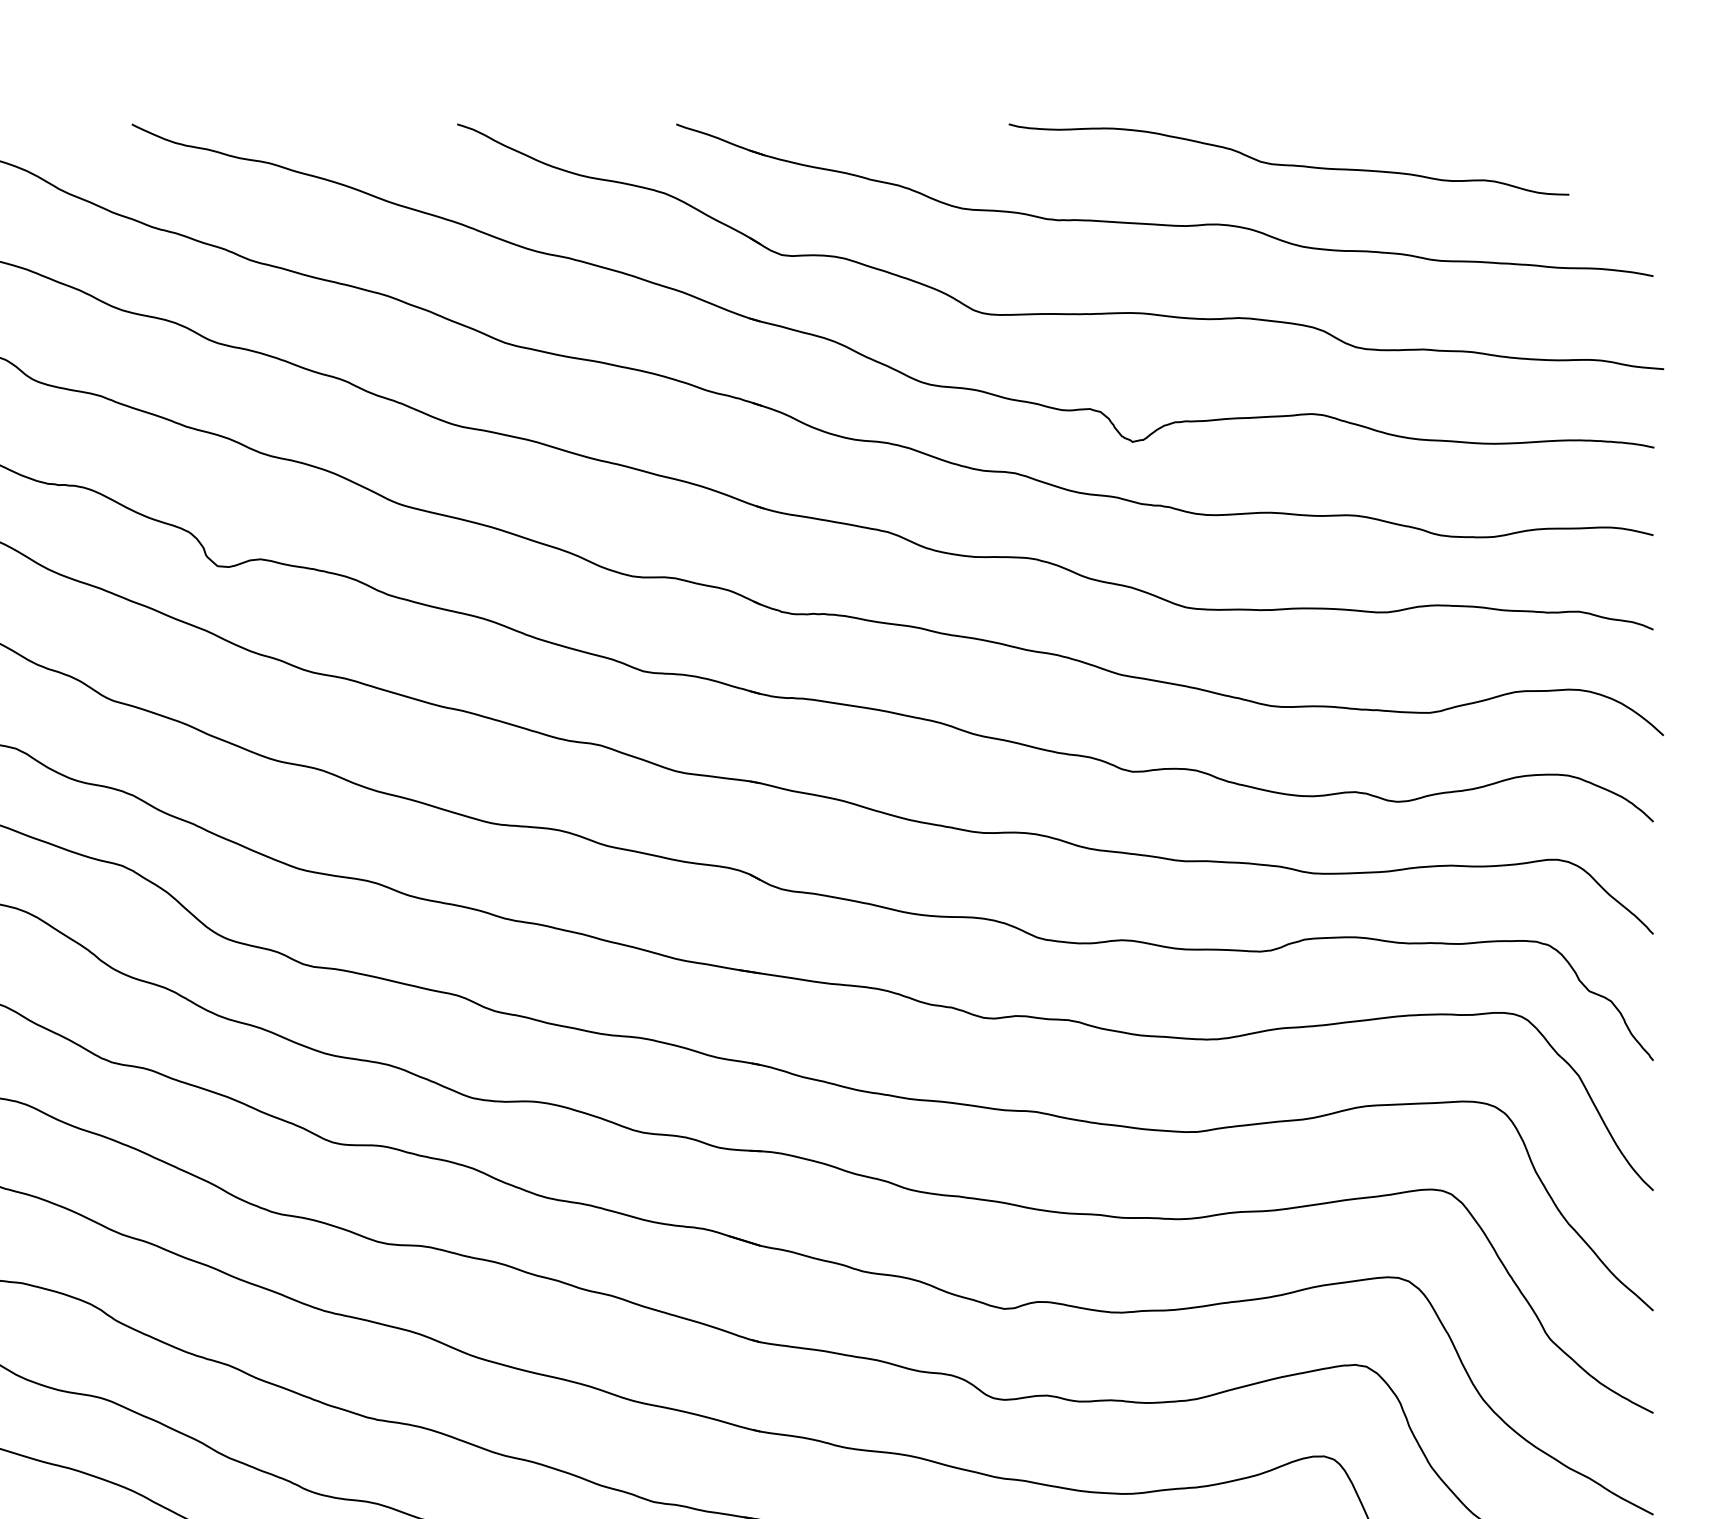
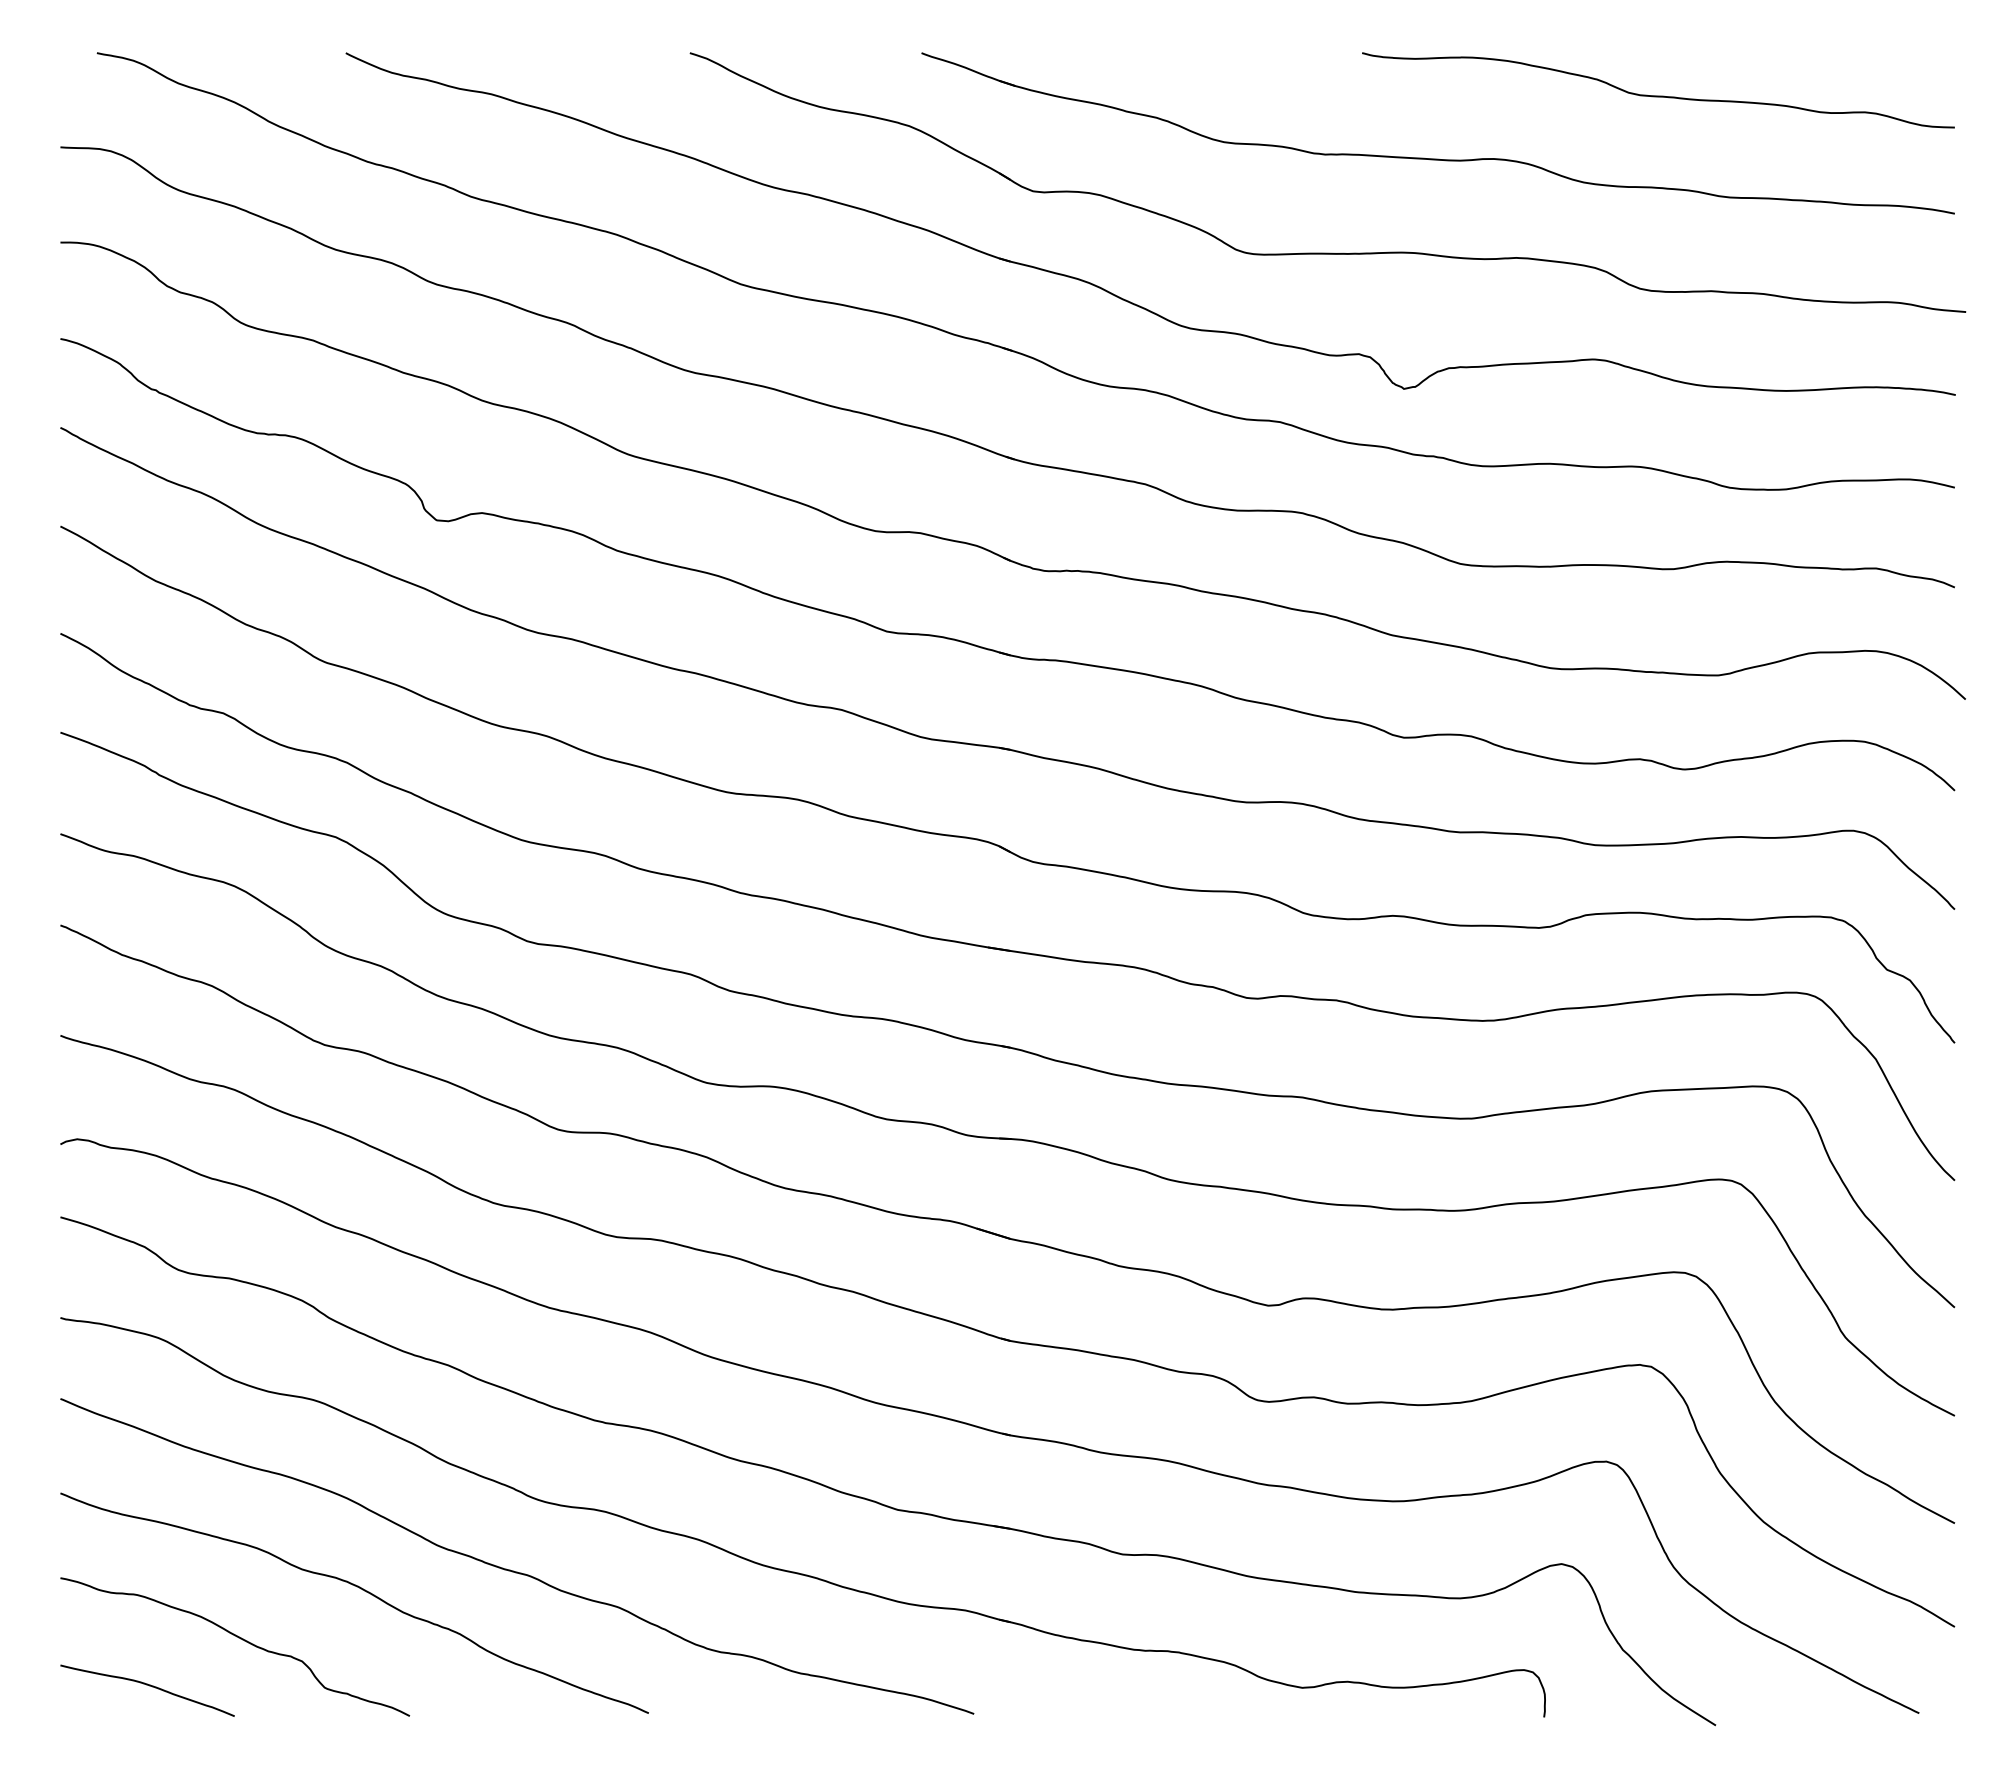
curve: (1289, 164) -> (1658, 95), moved

